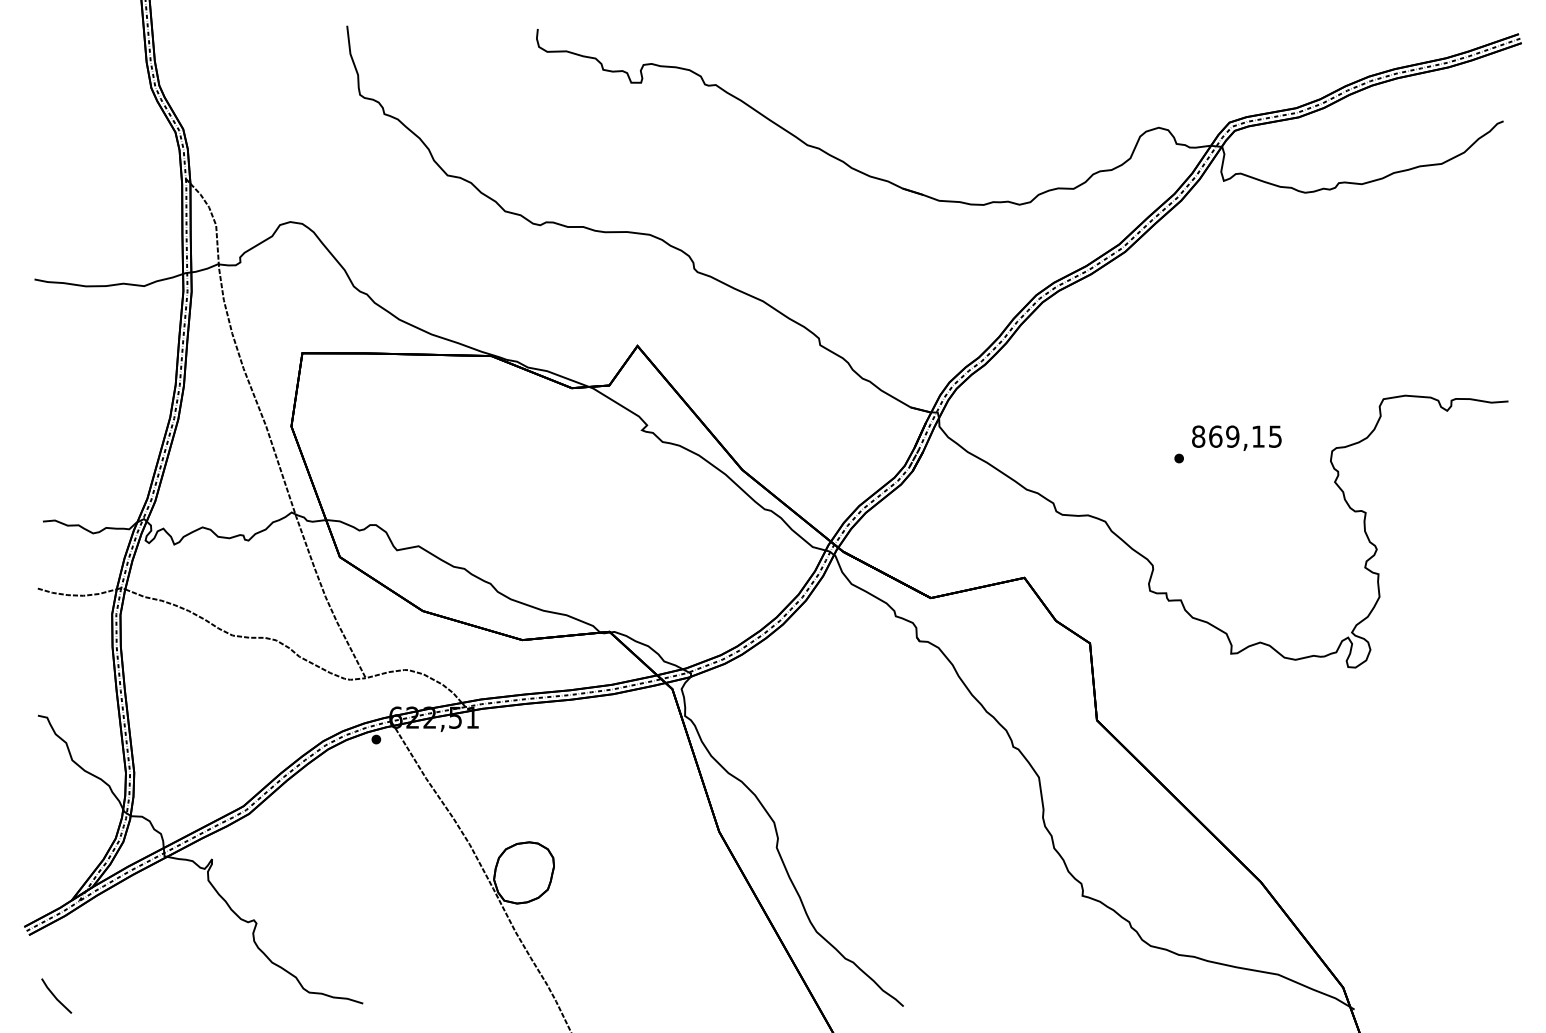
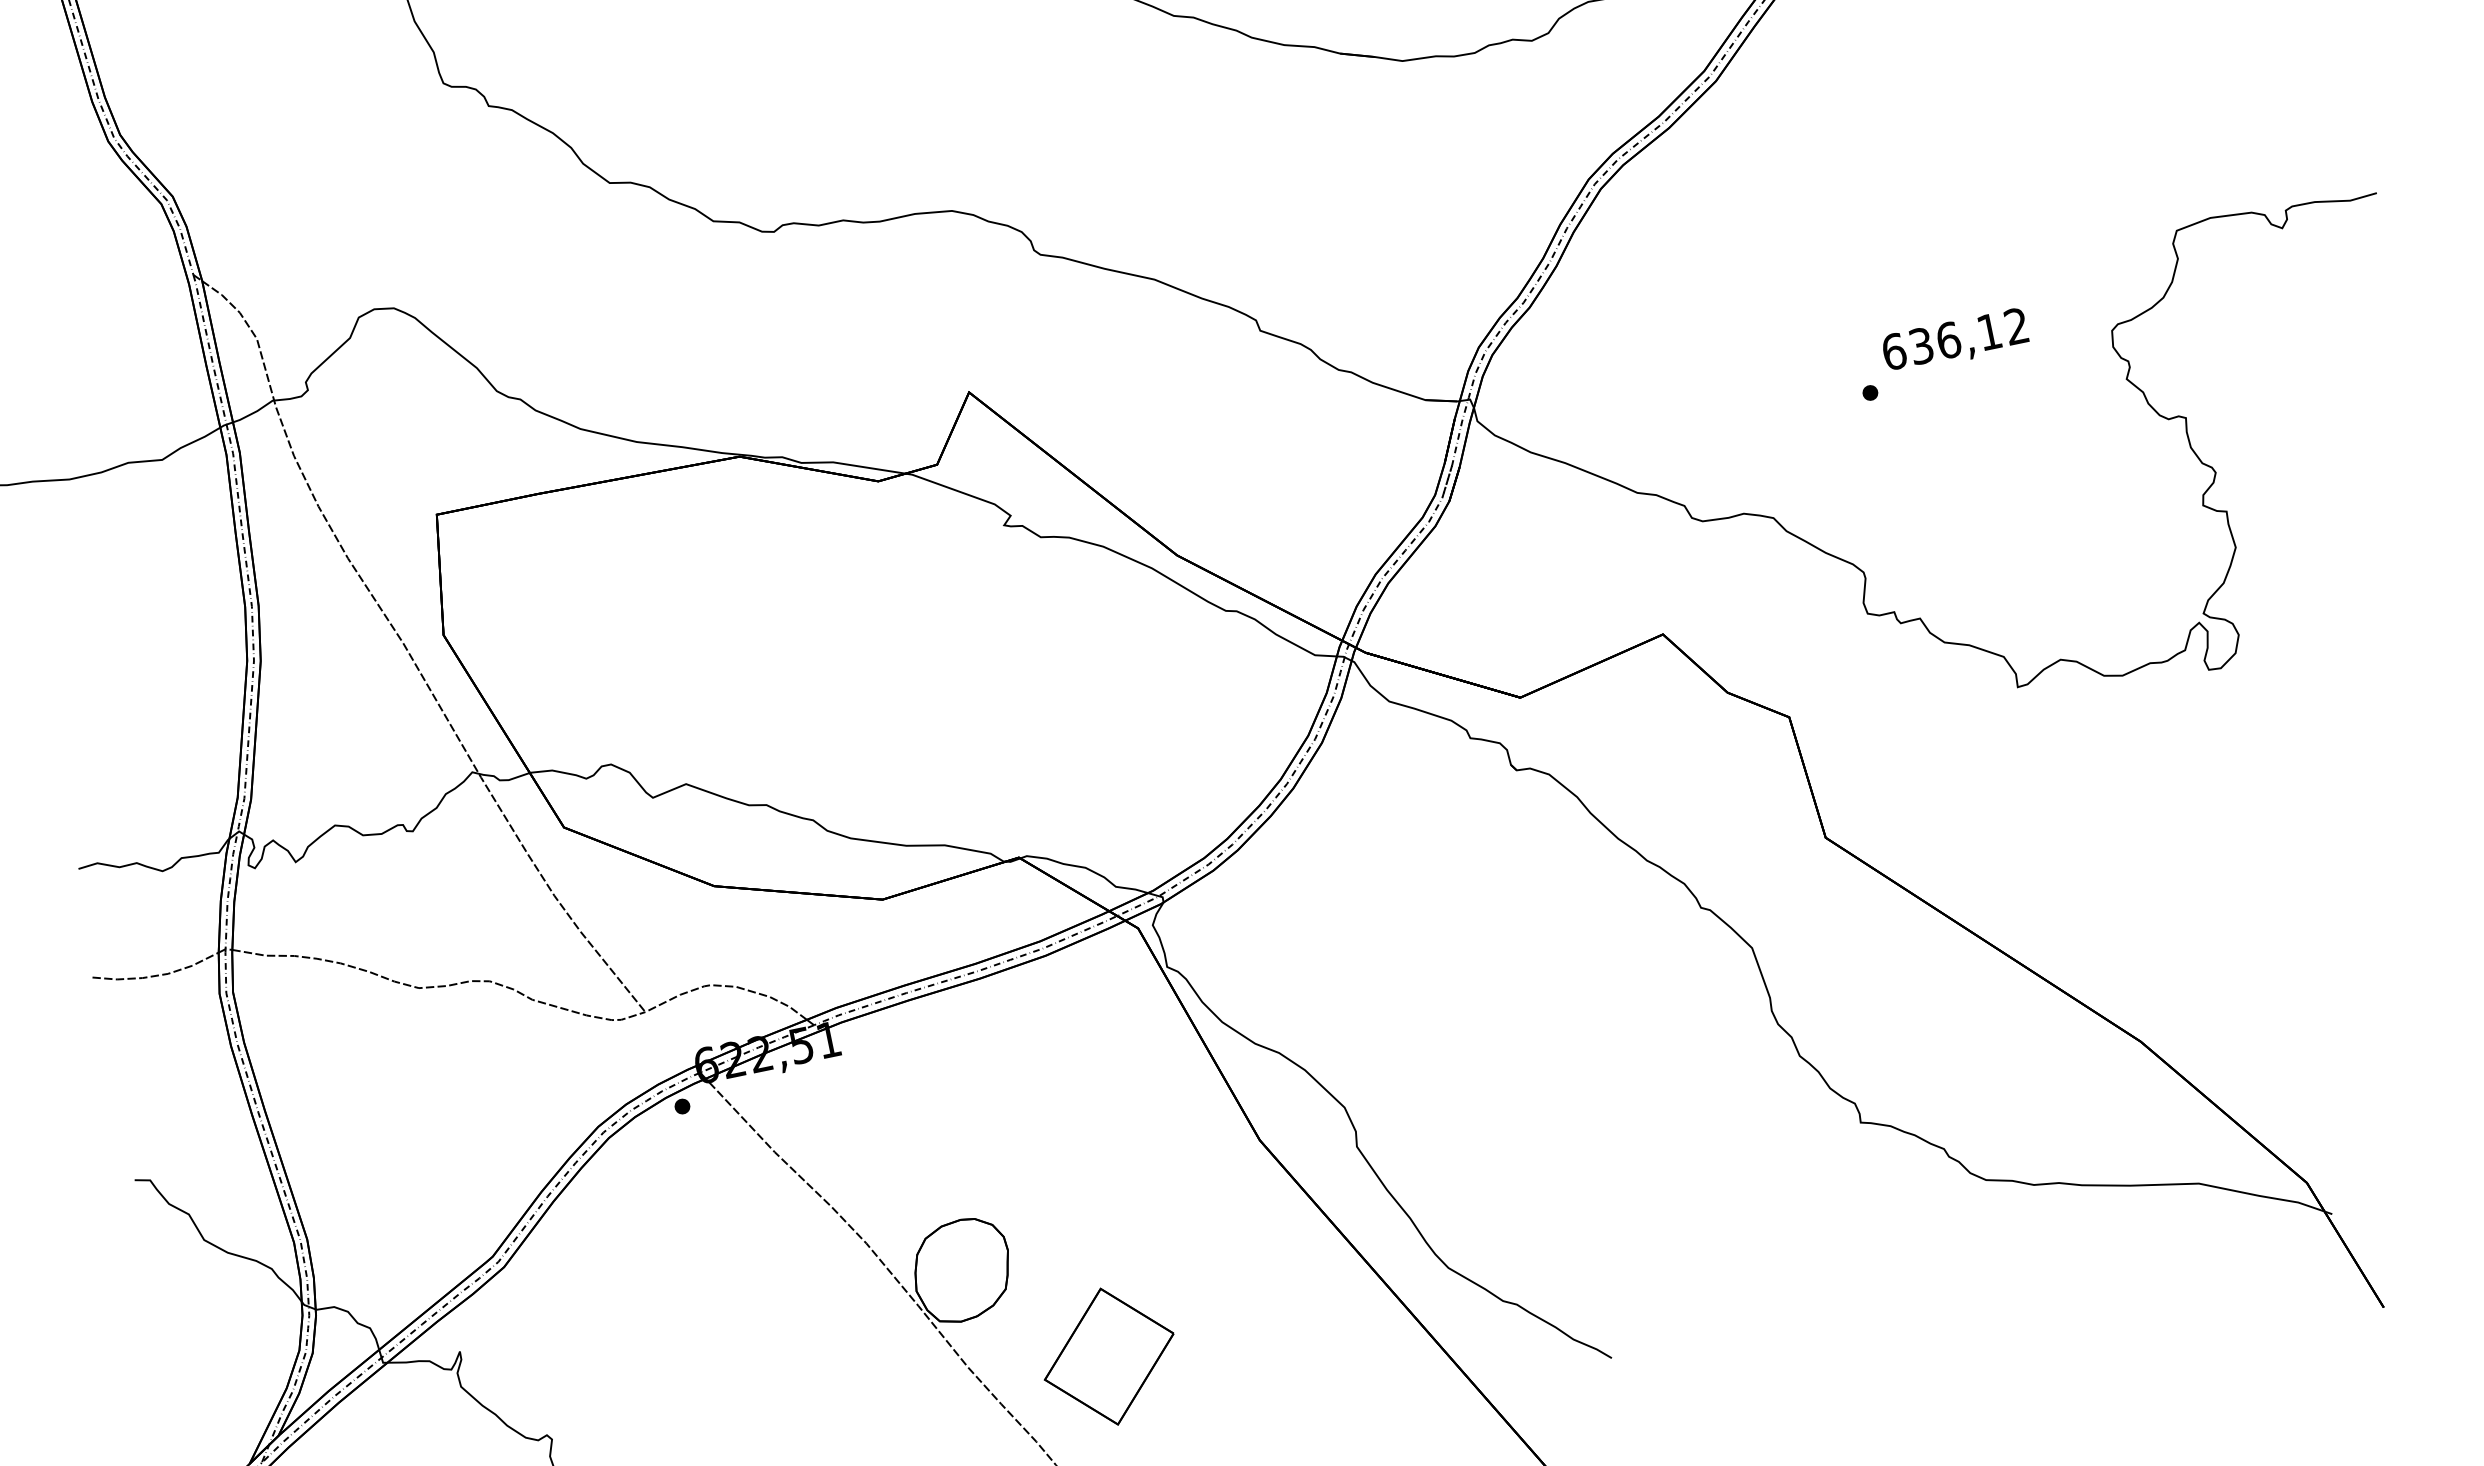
text: (1236, 436) -> (1954, 338), 869,15 -> 636,12
part: (601, 943) -> (1109, 1357), added

